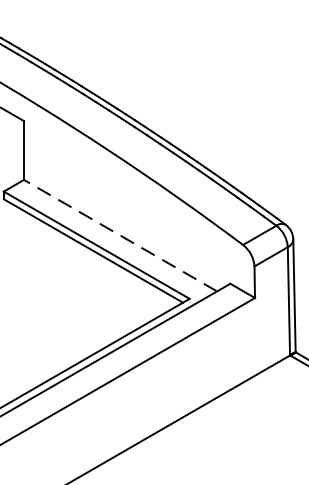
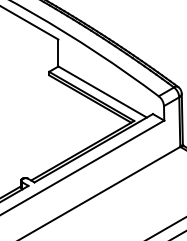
line: (120, 234) -> (102, 91), dashed -> solid

